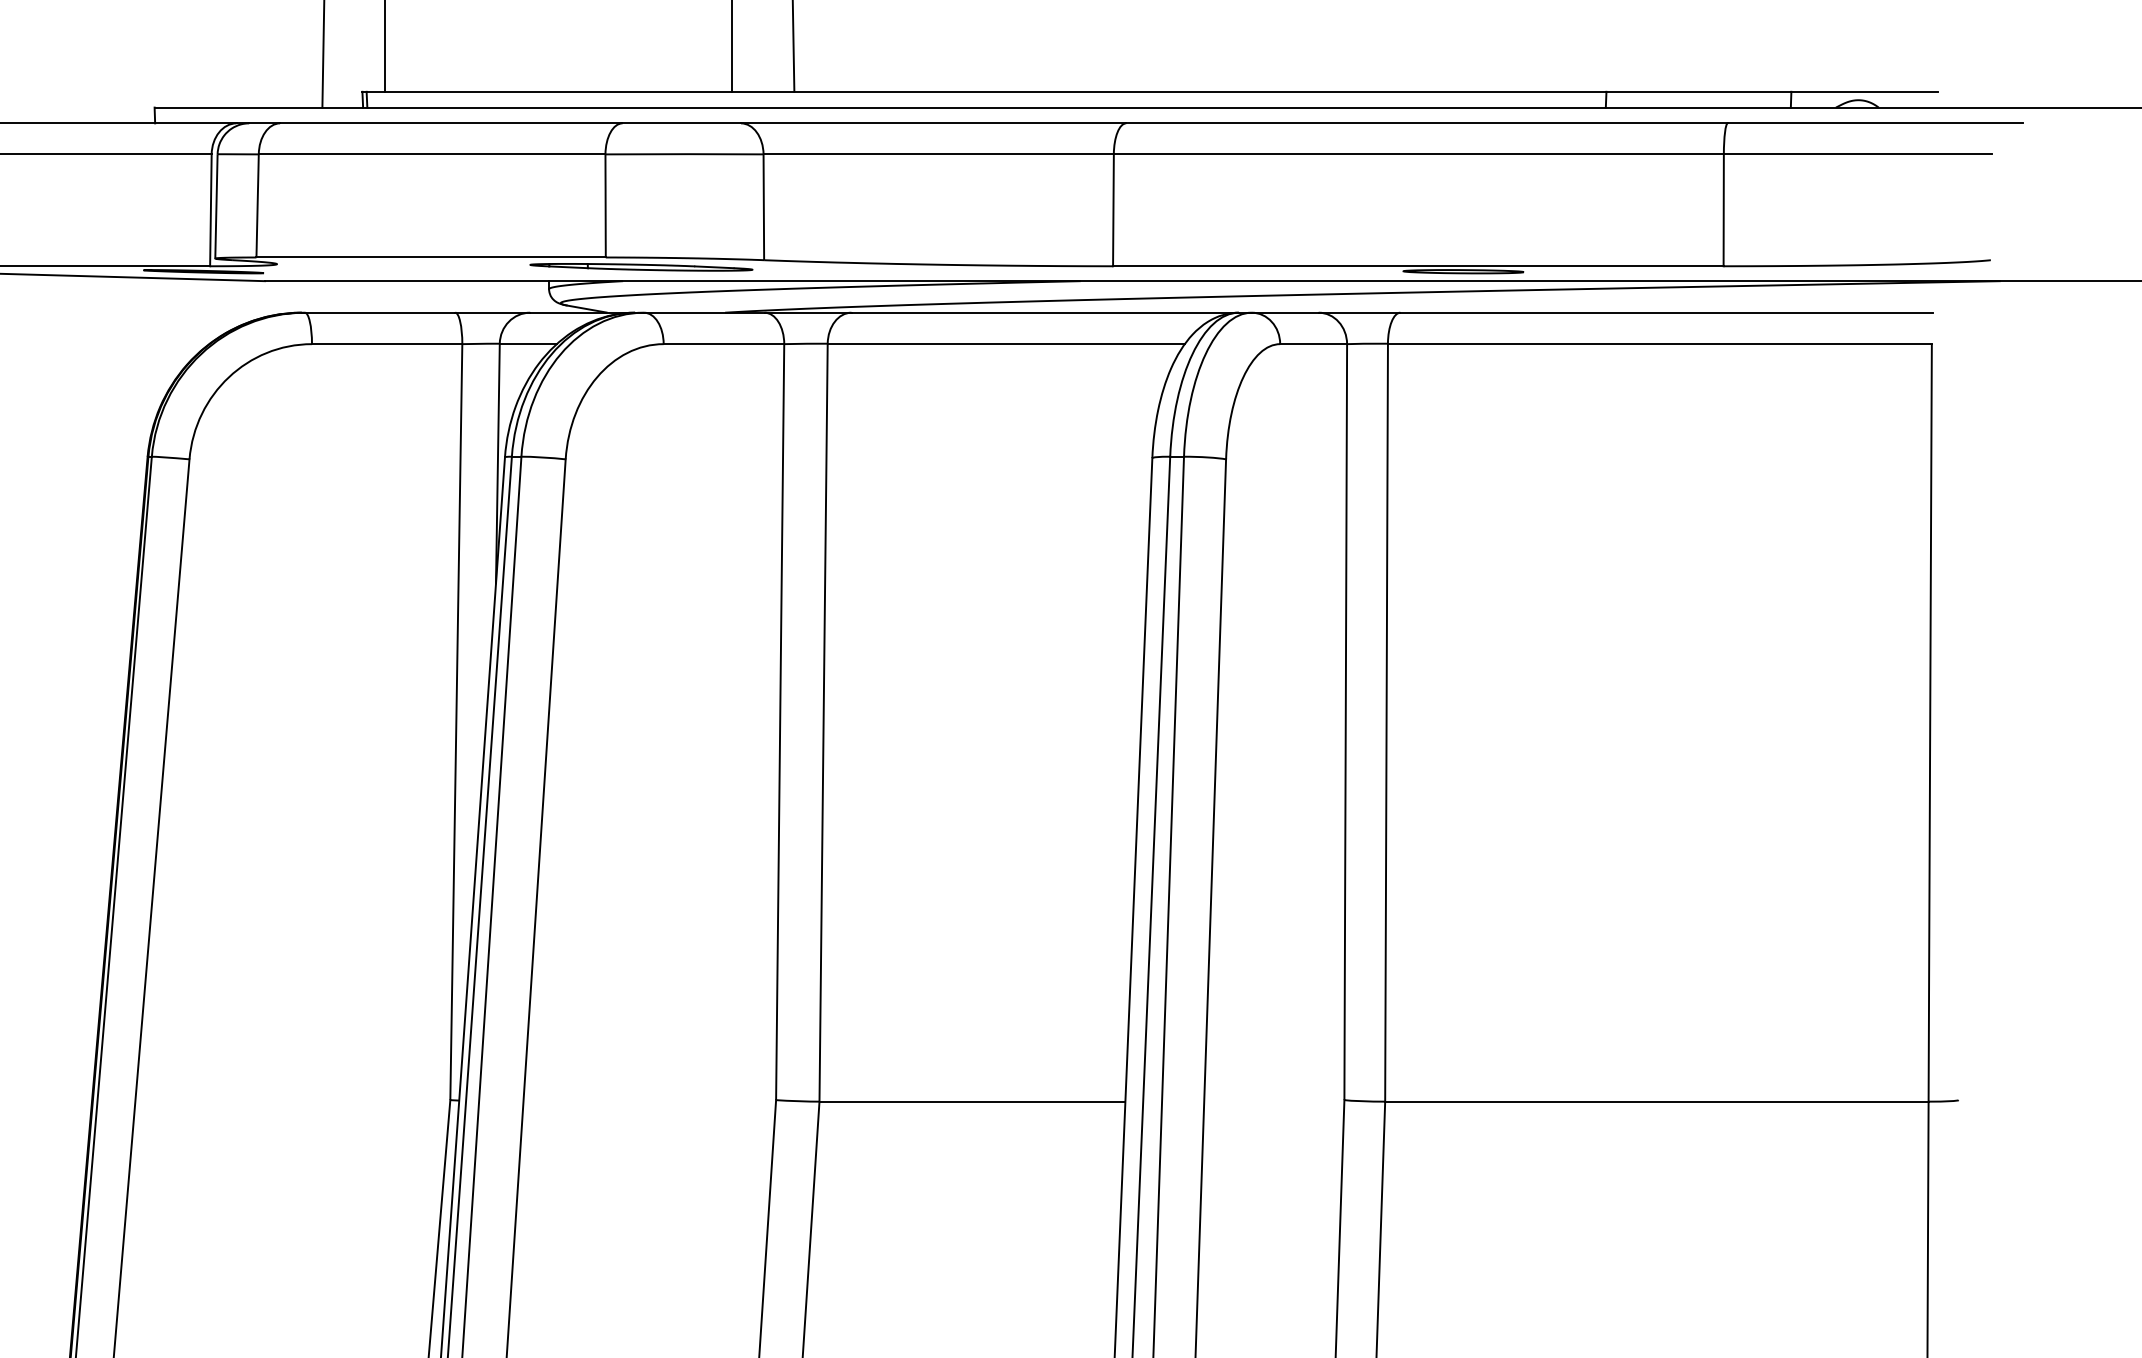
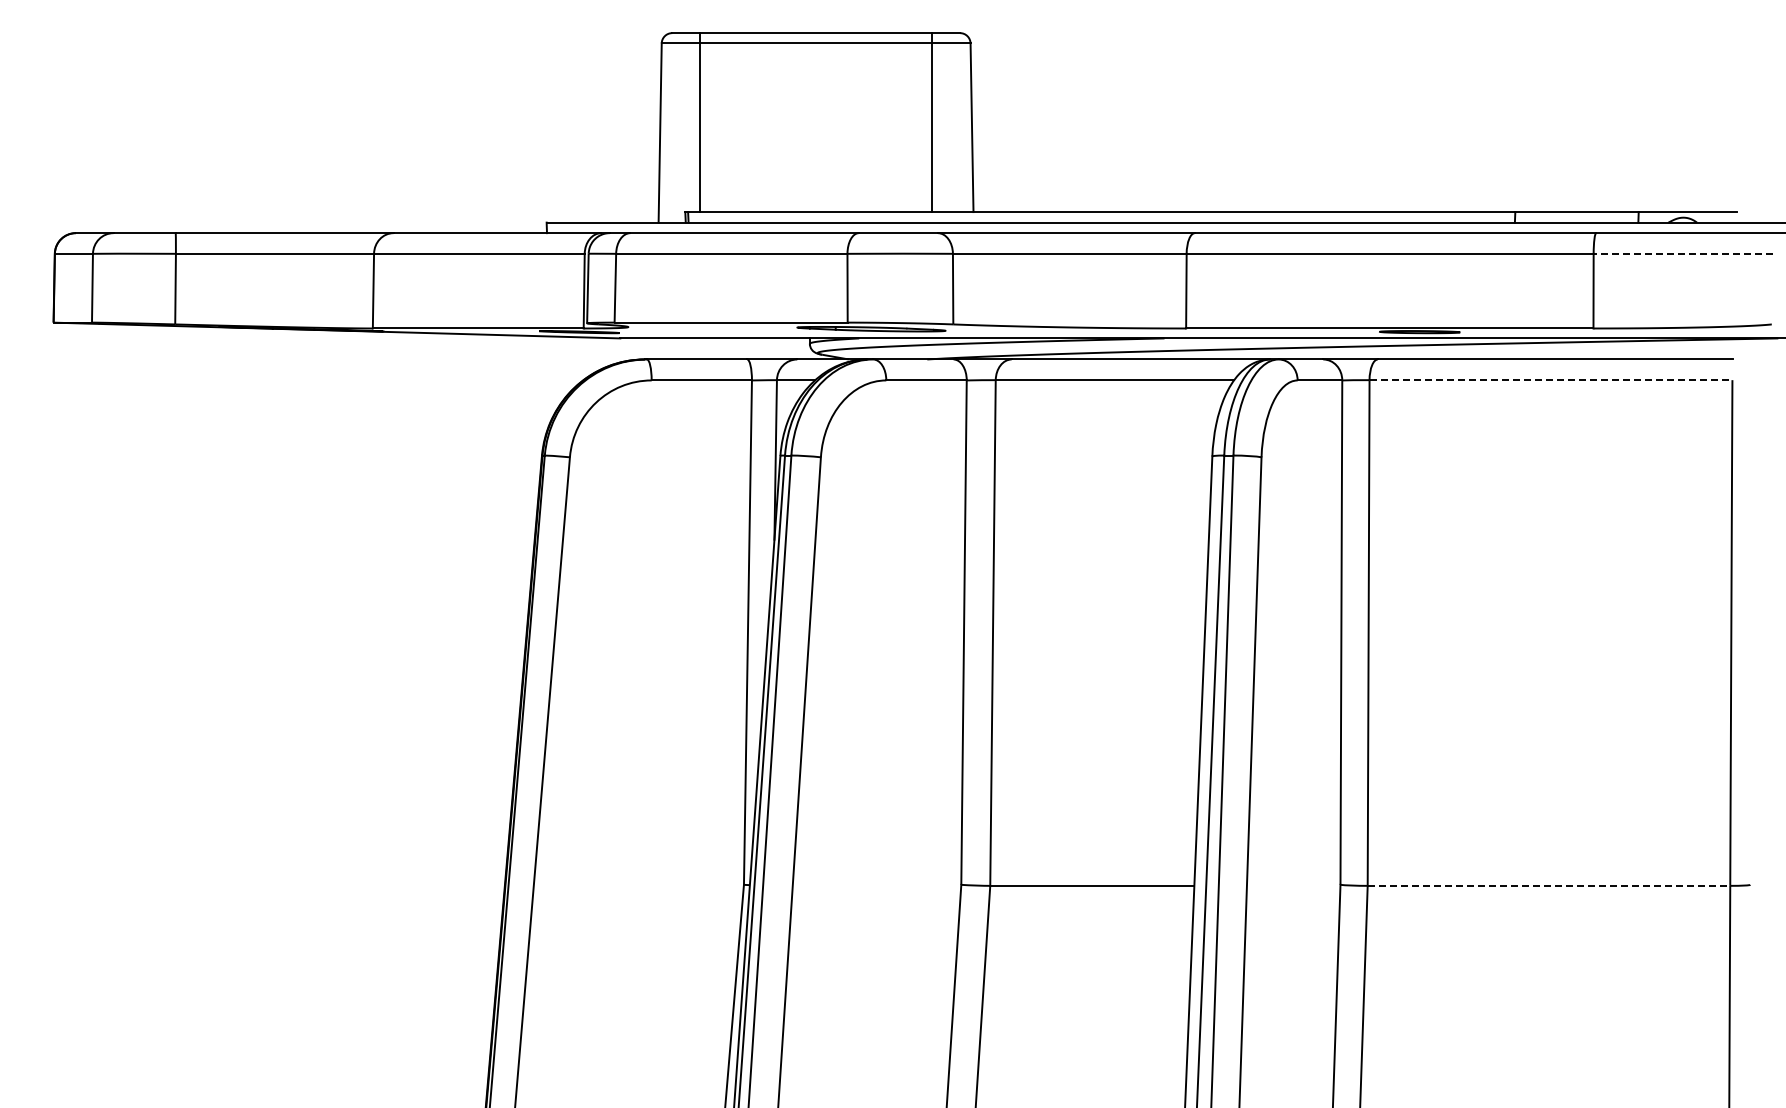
line: (1858, 153) -> (1683, 253), solid -> dashed
line: (1660, 344) -> (1551, 380), solid -> dashed
line: (1657, 1101) -> (1549, 885), solid -> dashed

